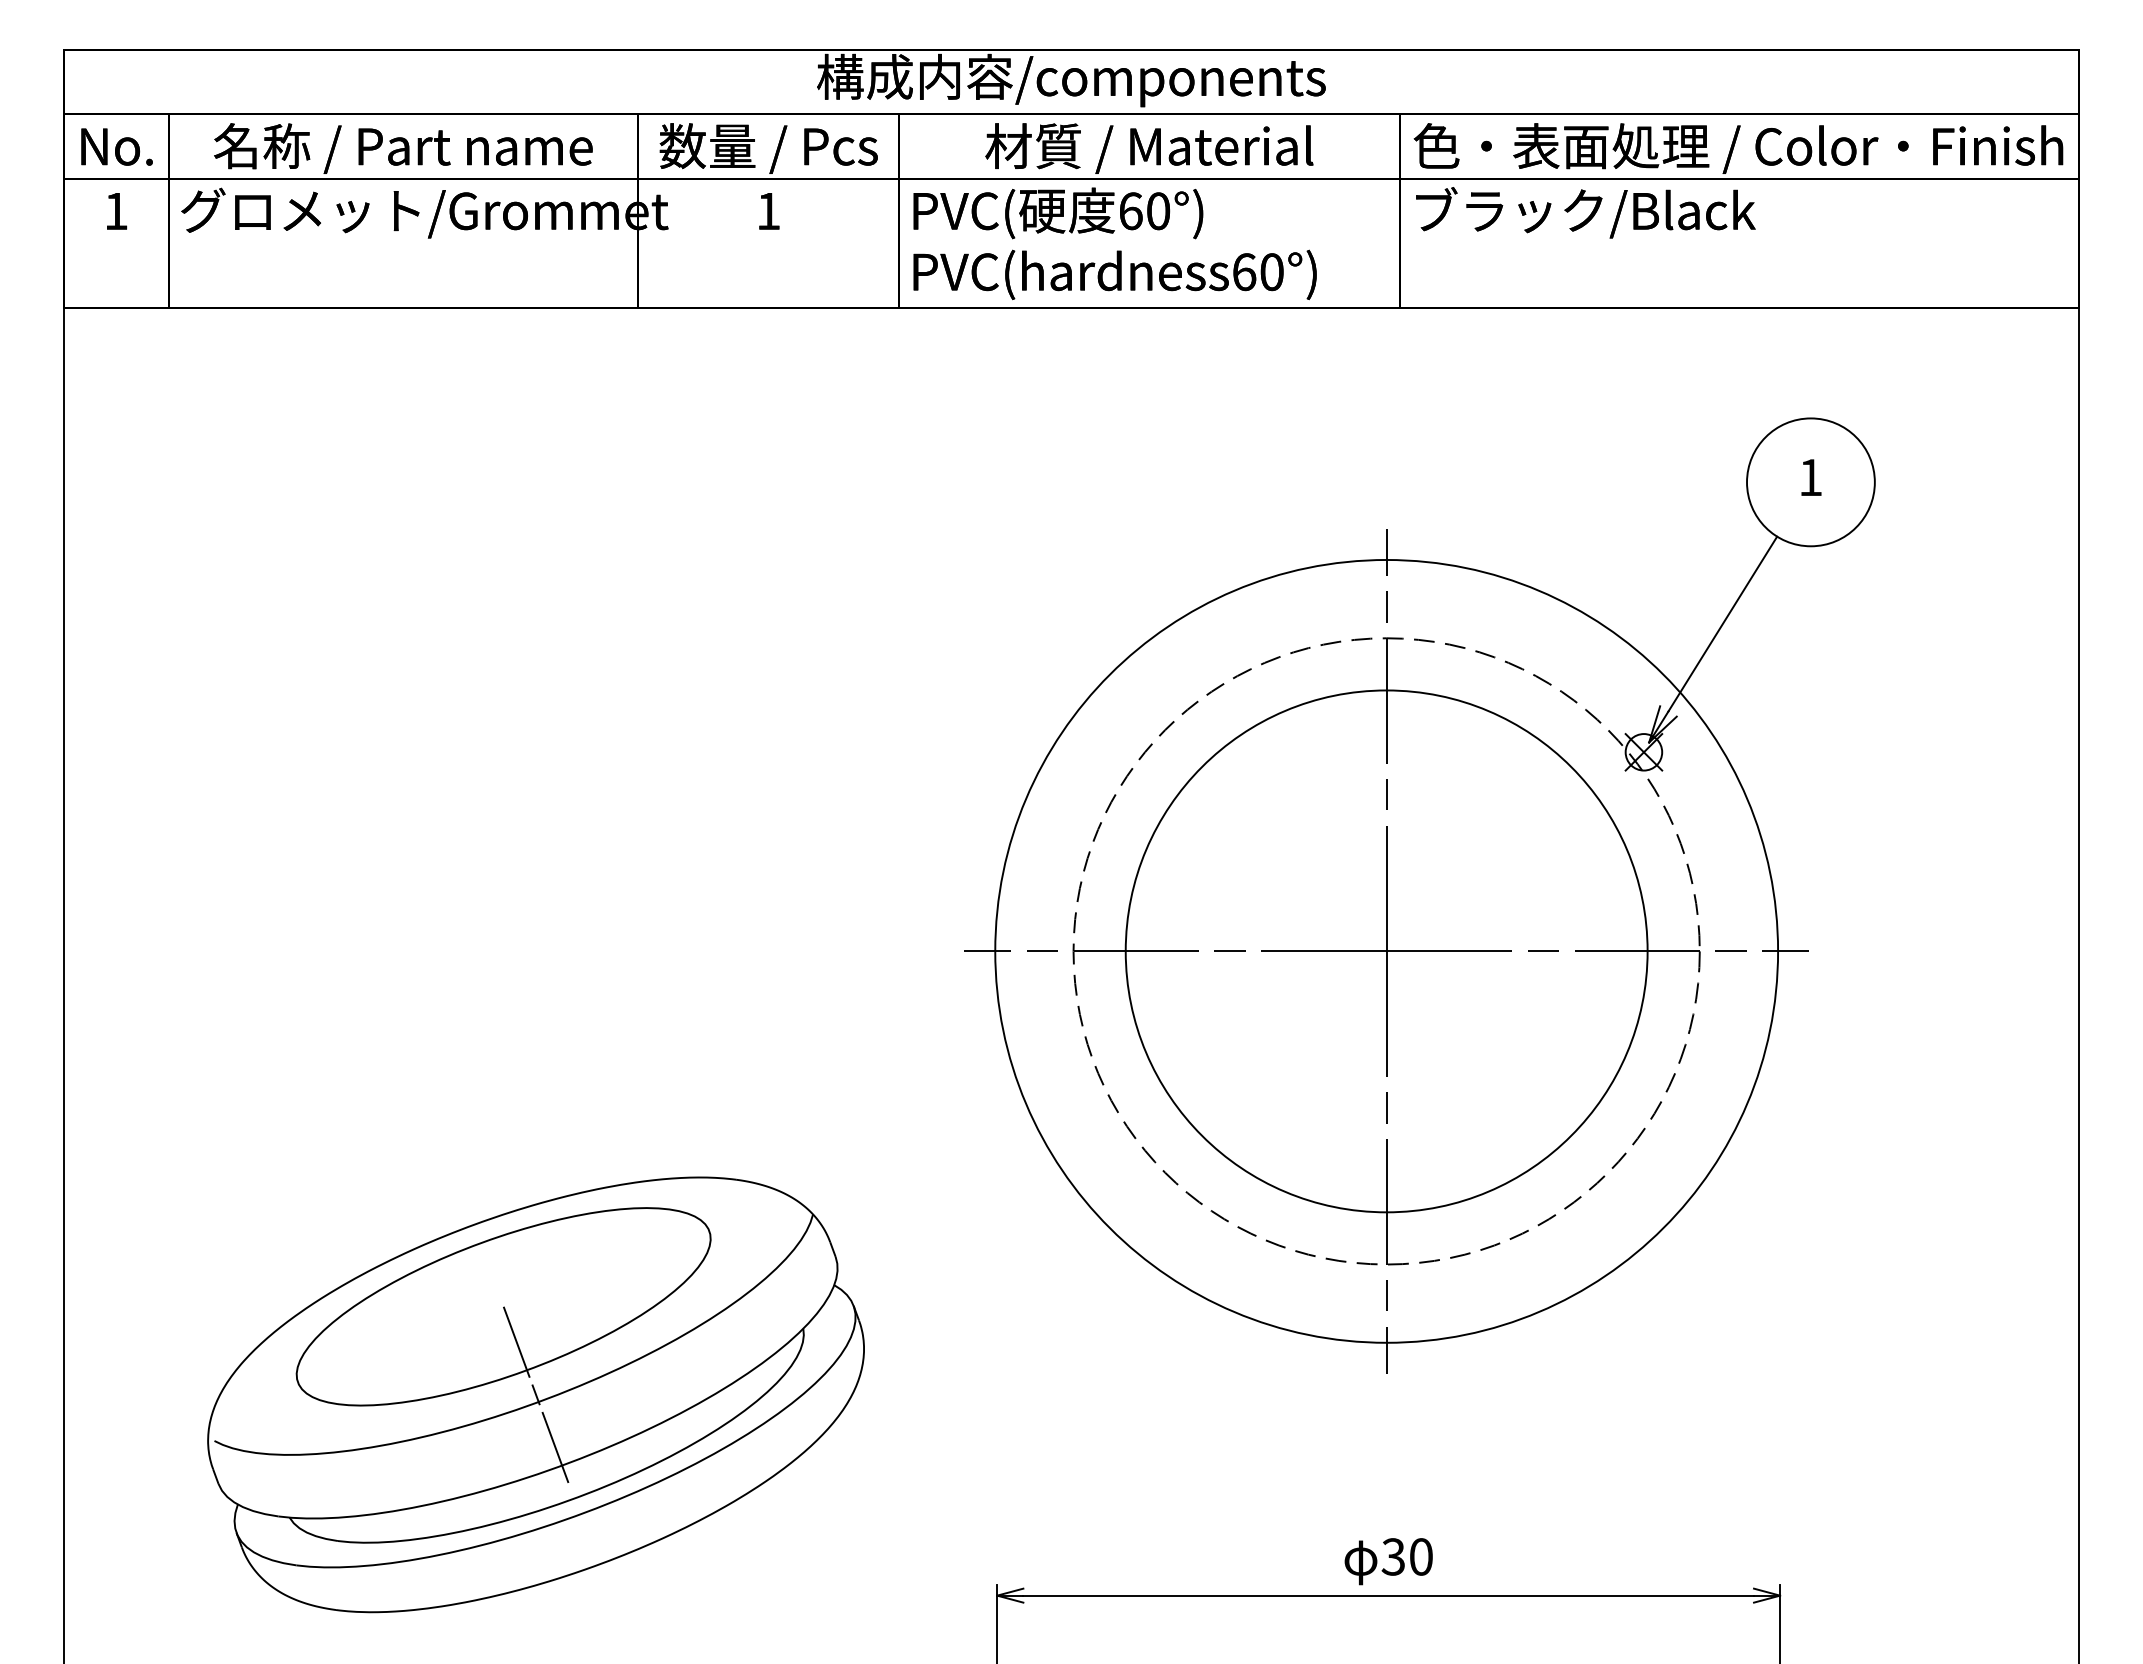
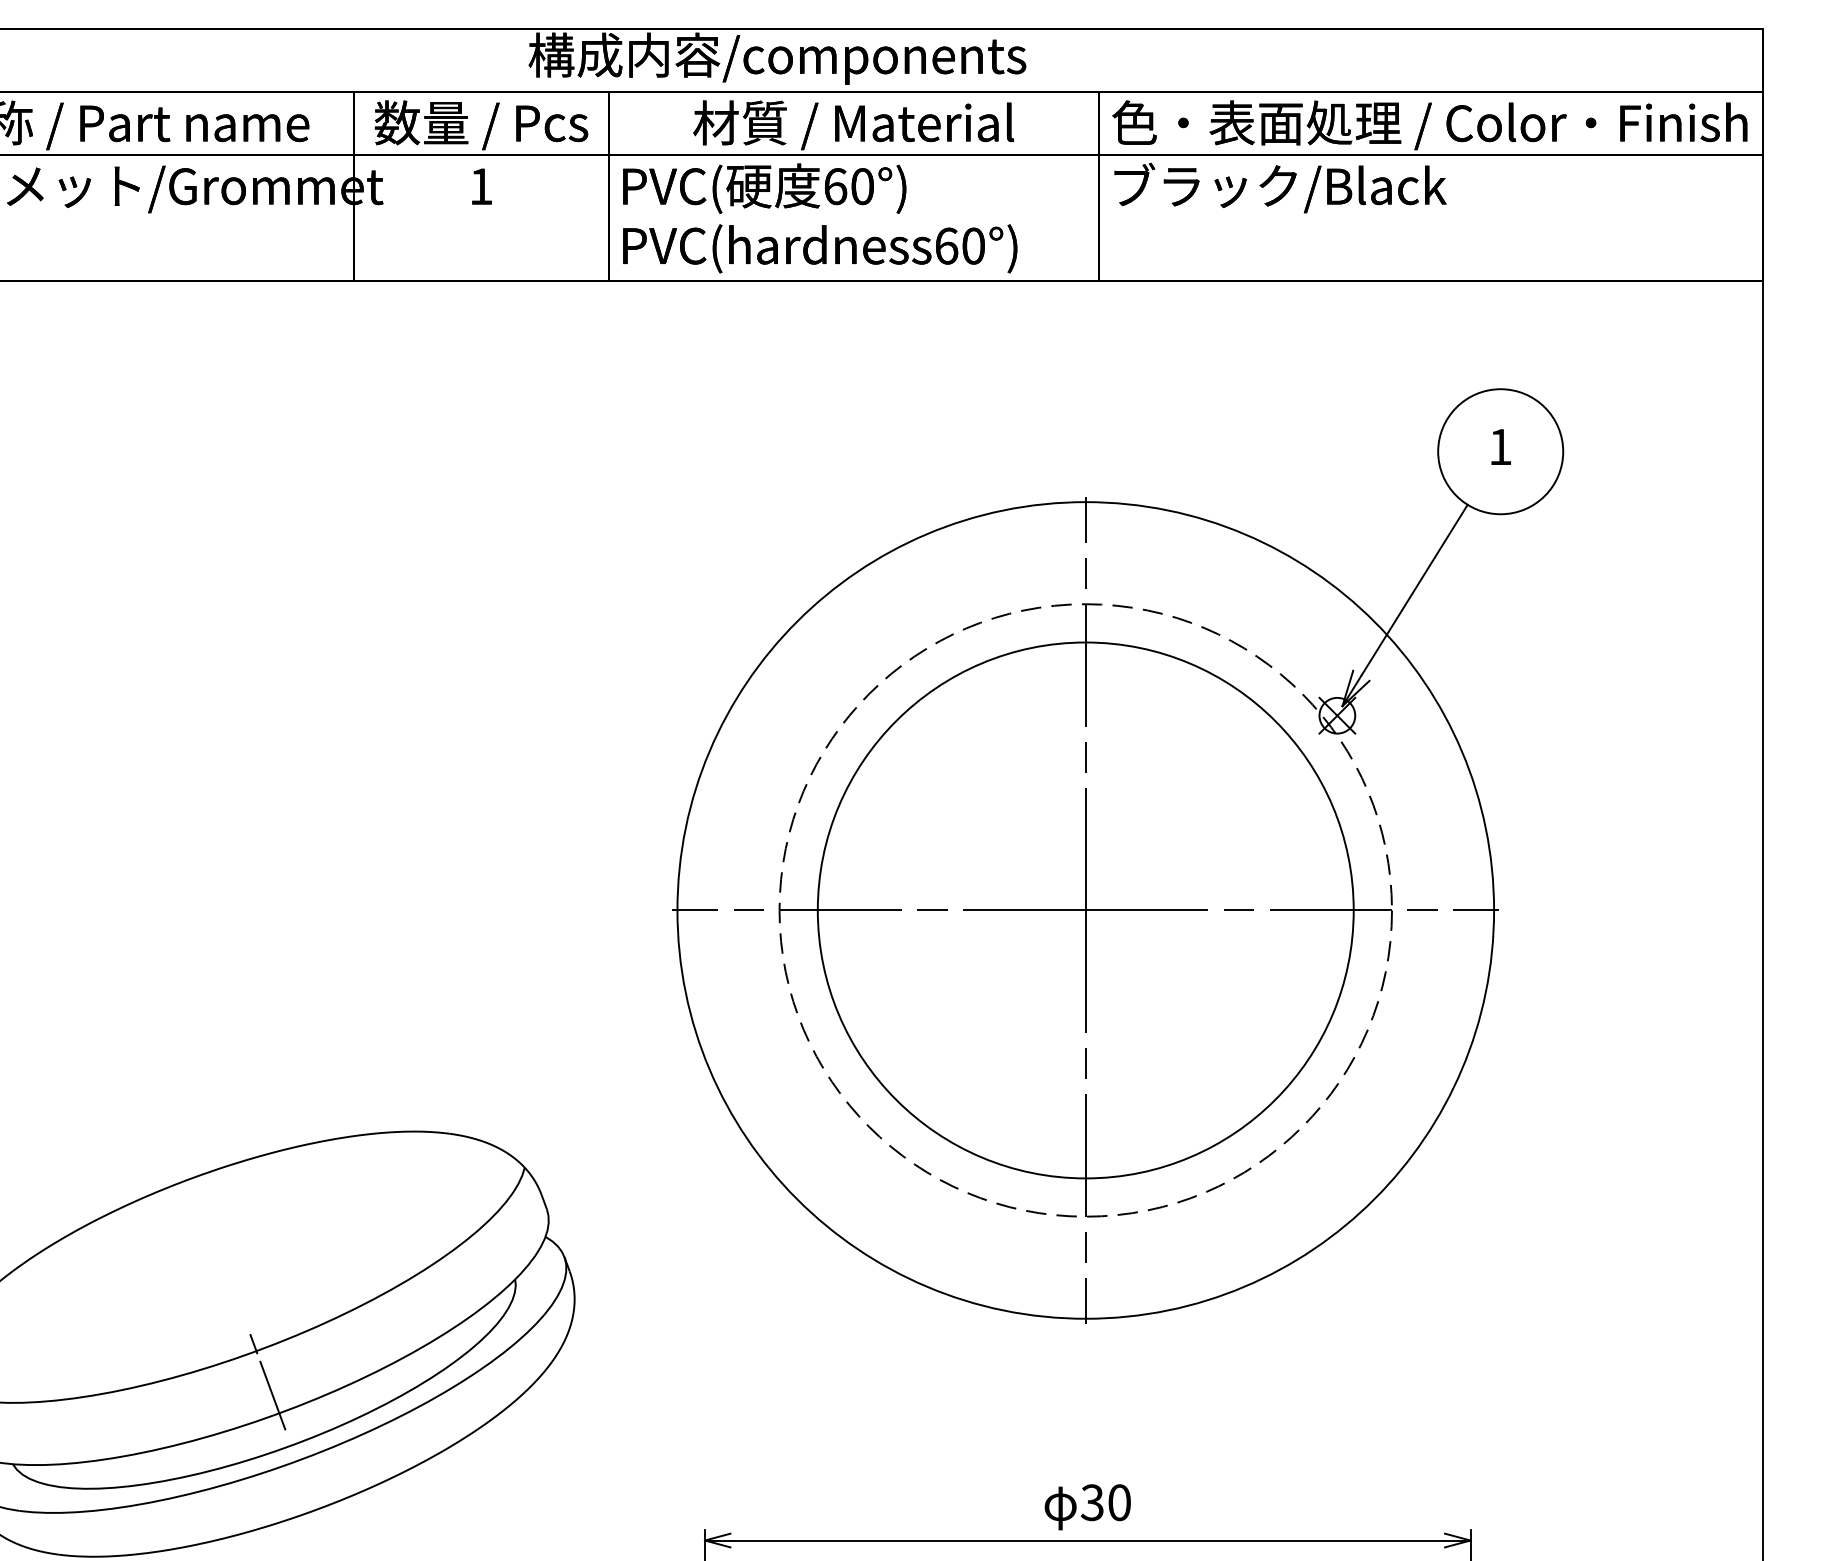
circle: (1386, 950) -> (1085, 909), size x0.7
circle: (1386, 951) -> (1085, 910), size x1.6
part: (503, 1306) -> (222, 1257), removed

